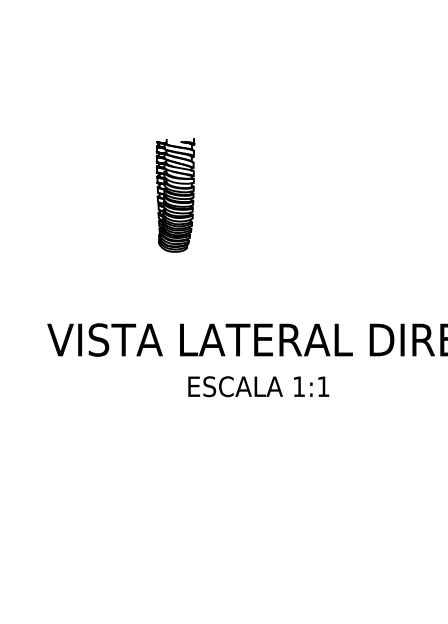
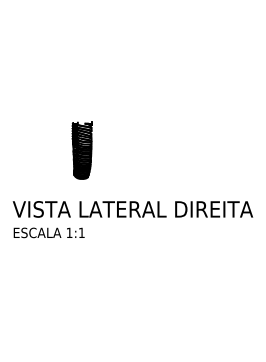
part: (173, 195) -> (81, 150), moved
text: (257, 385) -> (48, 232), moved

